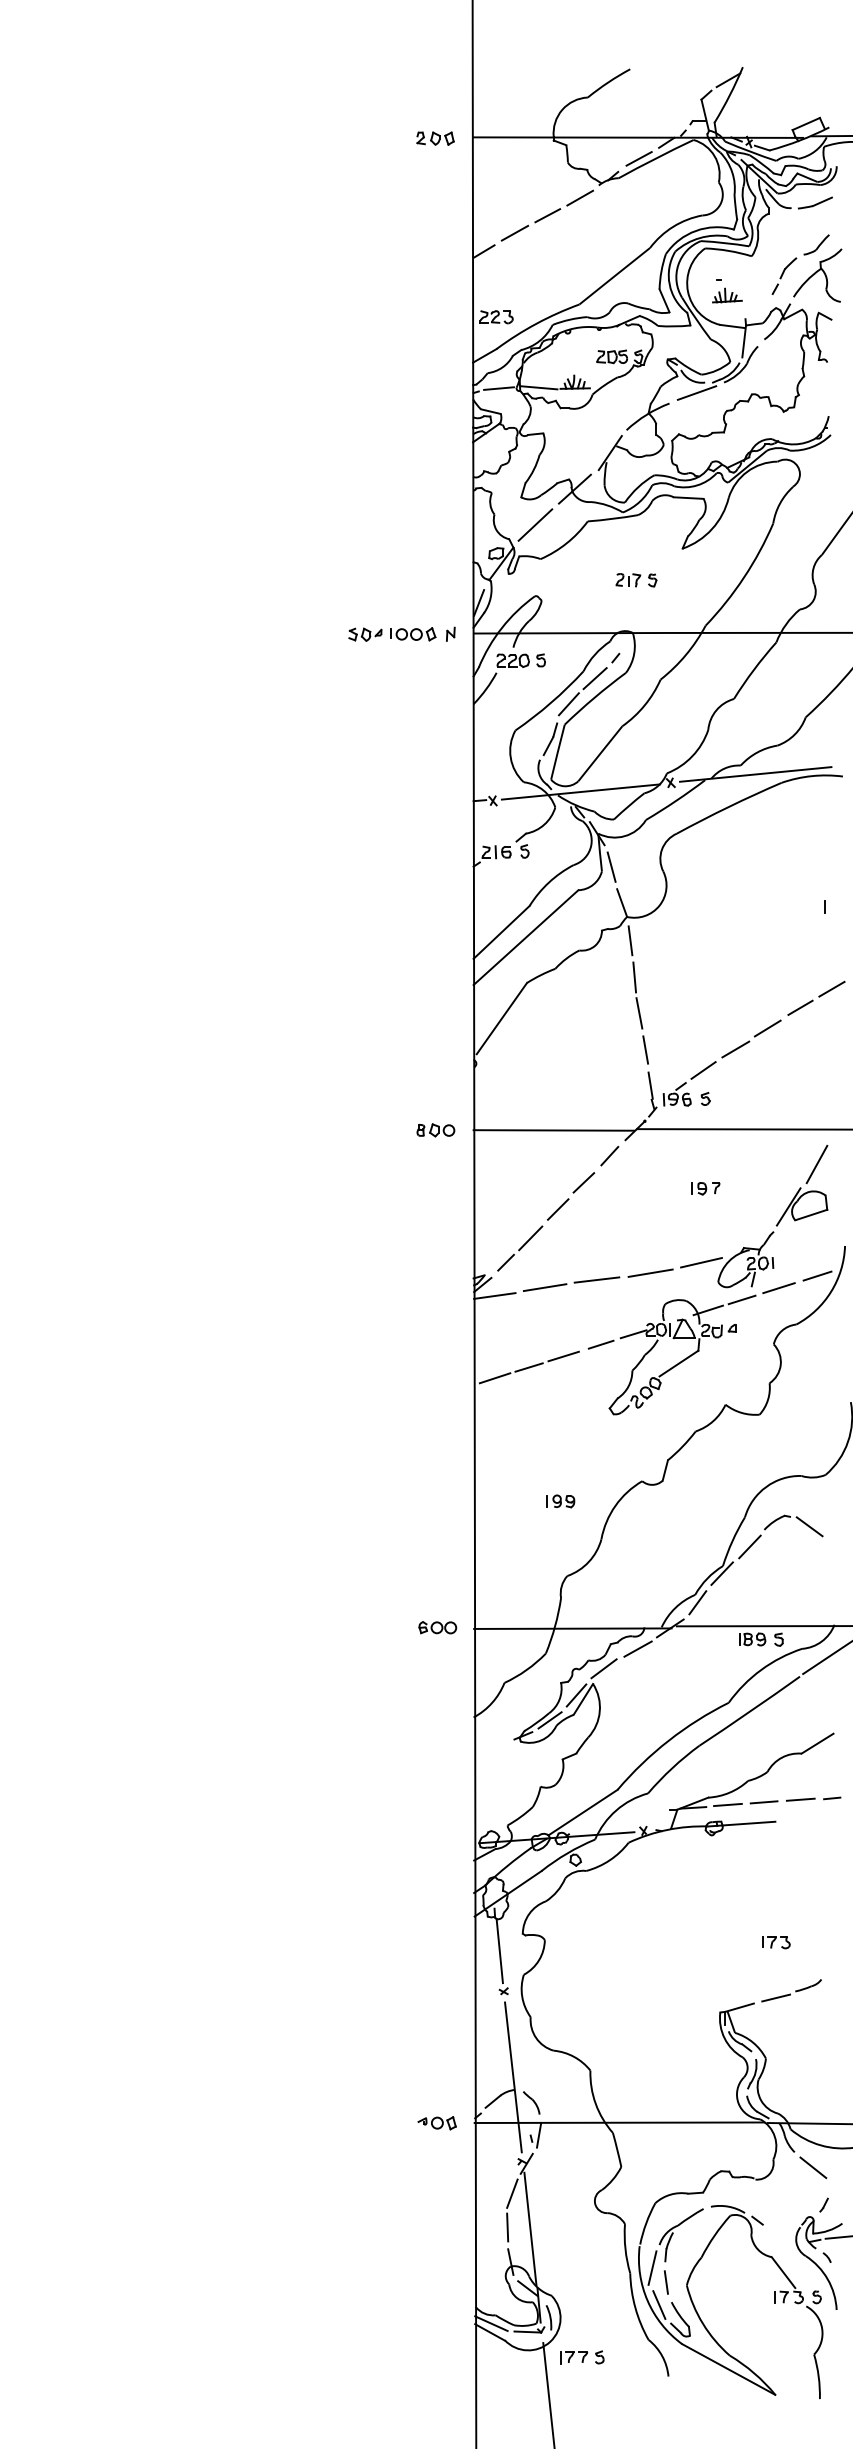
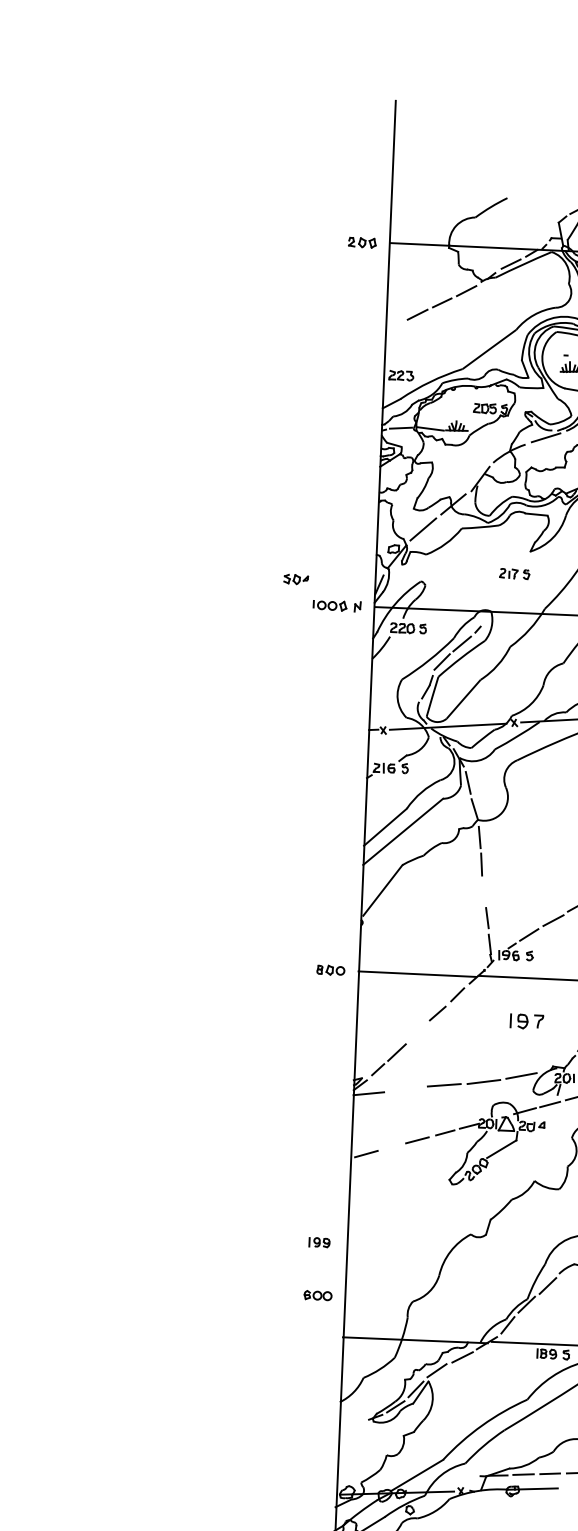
line: (483, 251) -> (393, 327), removed
part: (636, 580) -> (514, 574), moved
part: (365, 634) -> (296, 579), moved
line: (639, 1013) -> (484, 891), removed
part: (705, 1188) -> (526, 1021), size x1.6
line: (557, 1209) -> (417, 1032), removed
line: (544, 1287) -> (405, 1089), removed
line: (528, 1367) -> (391, 1147), removed
part: (560, 1501) -> (319, 1242), moved
part: (437, 1627) -> (317, 1295), moved

